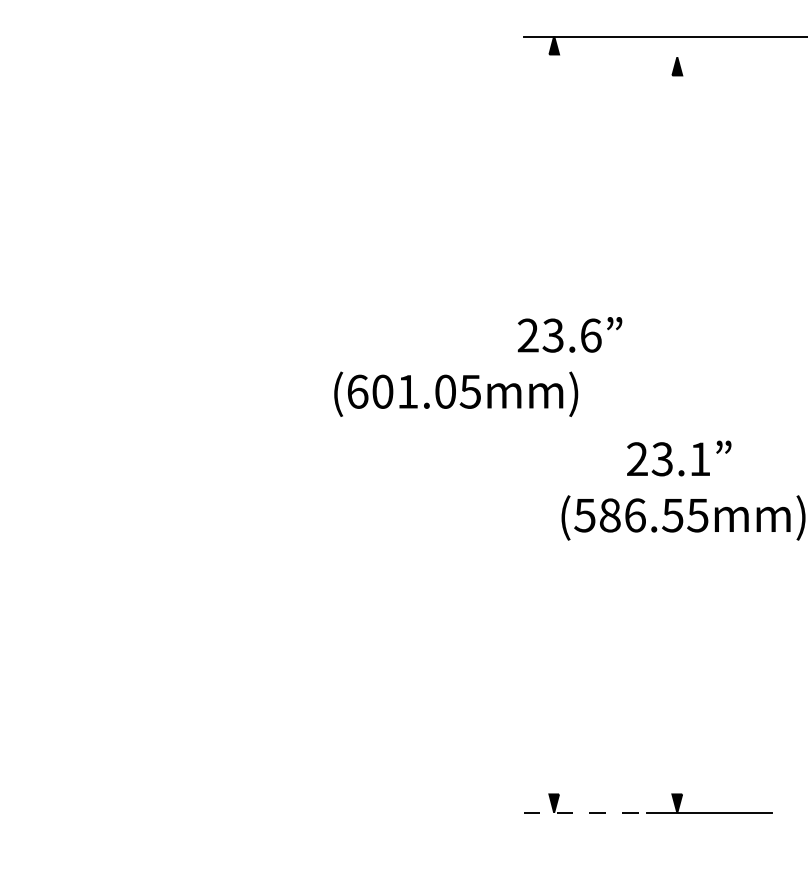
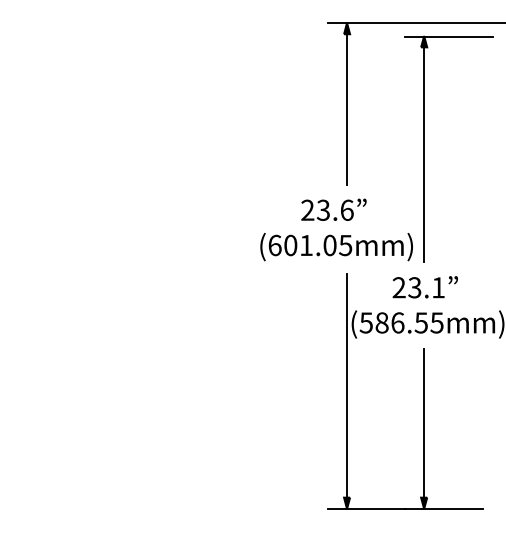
line: (716, 58) -> (448, 36), added
line: (554, 173) -> (347, 108), added
line: (677, 244) -> (424, 153), added
text: (569, 334) -> (333, 209), moved
text: (455, 394) -> (336, 247), moved
line: (554, 616) -> (347, 386), added
line: (677, 676) -> (424, 423), added
line: (586, 813) -> (367, 509), dashed -> solid

